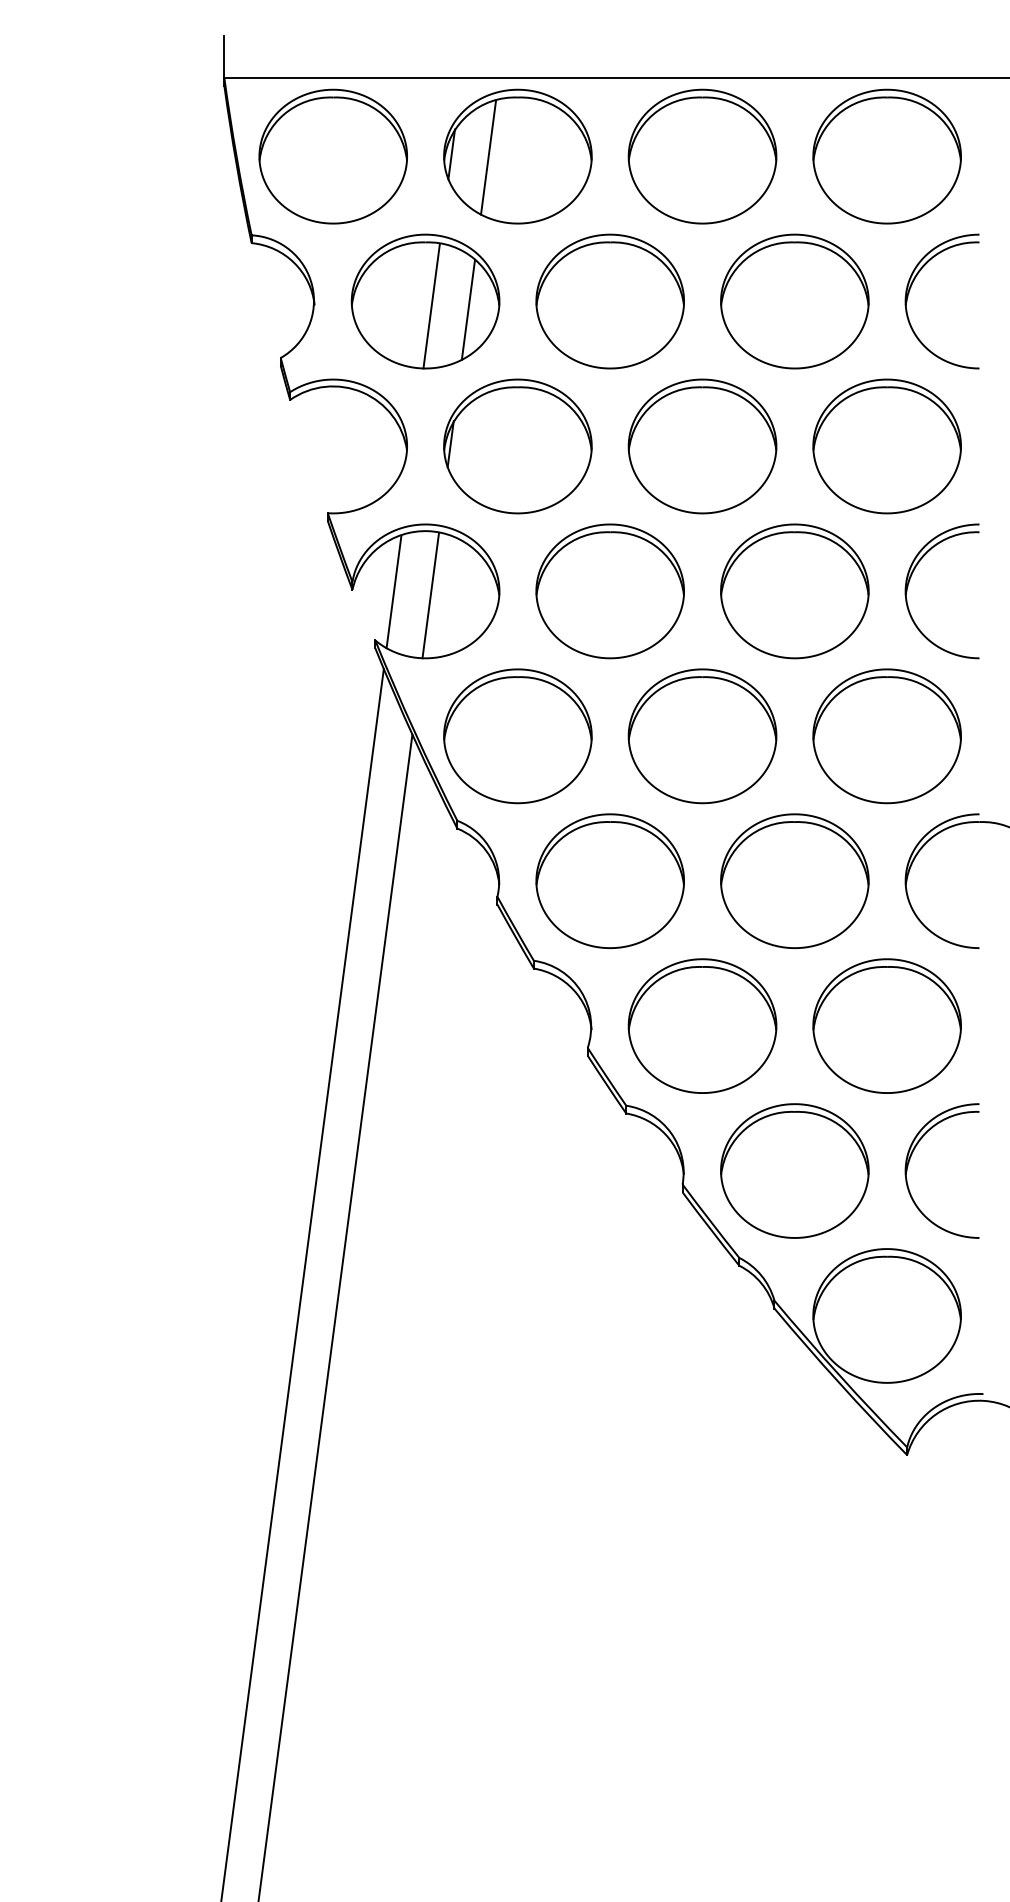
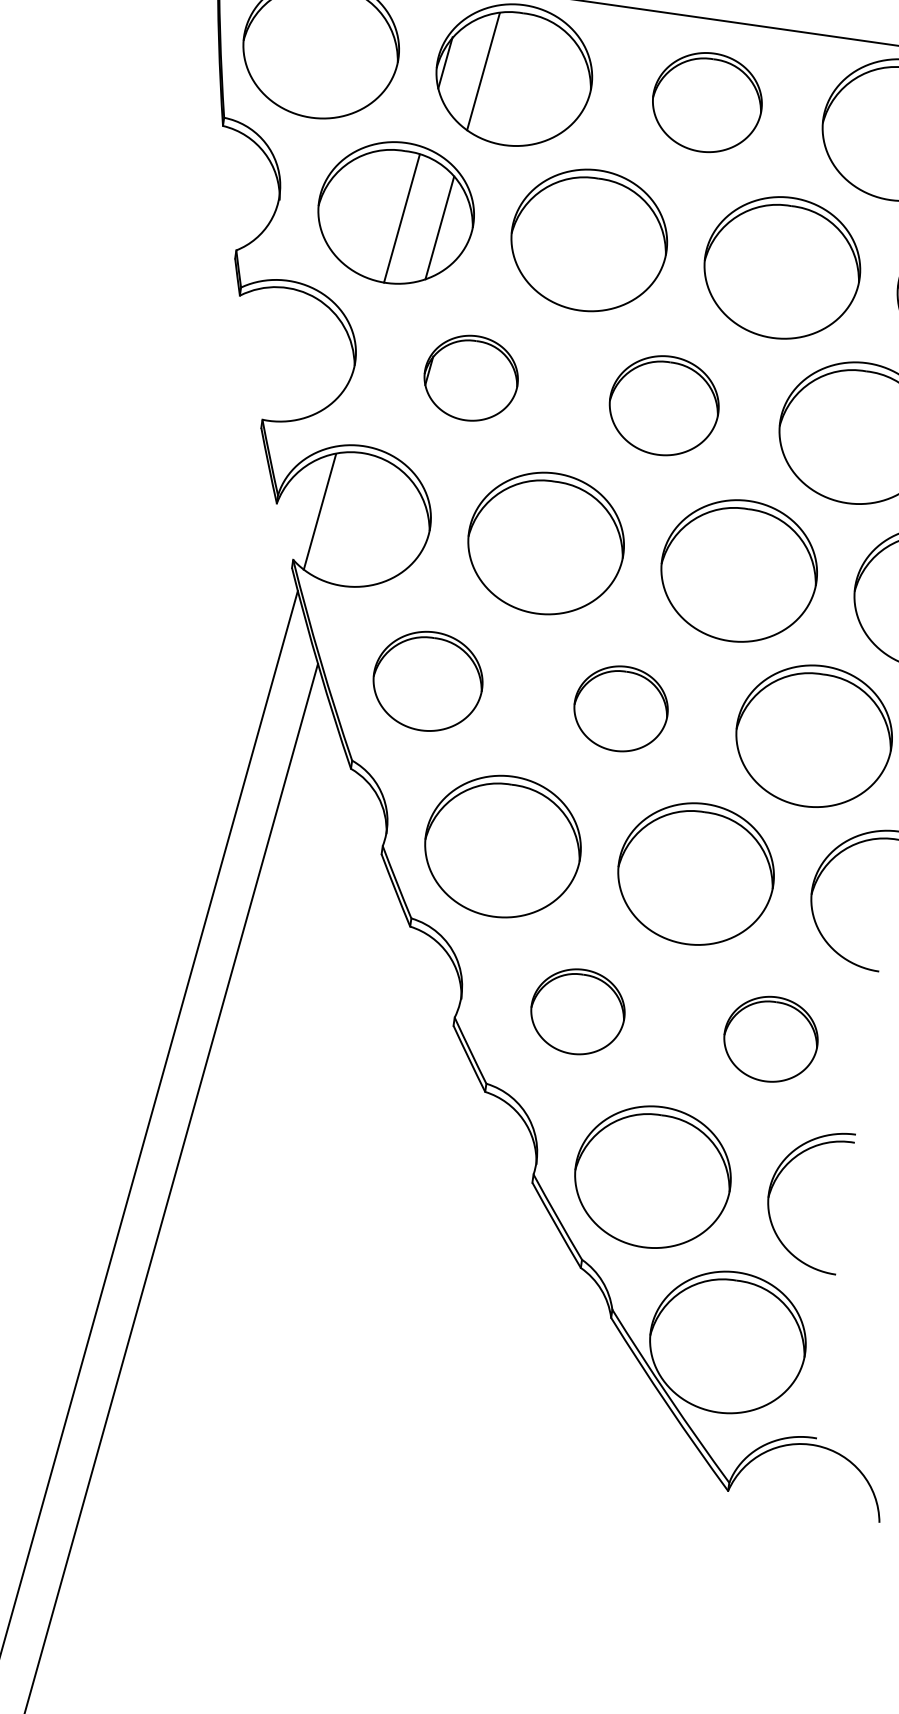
part: (702, 156) -> (707, 102), size x0.7
part: (517, 446) -> (470, 378), size x0.6
part: (702, 446) -> (664, 405), size x0.7
line: (430, 595) -> (357, 521), removed
part: (517, 736) -> (427, 681), size x0.7
part: (702, 736) -> (621, 709), size x0.6
part: (702, 1025) -> (578, 1011), size x0.6
part: (886, 1025) -> (770, 1038), size x0.6

